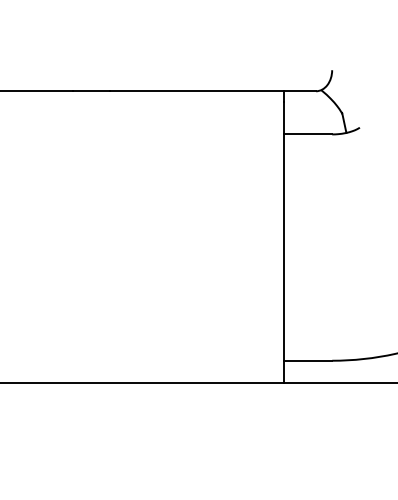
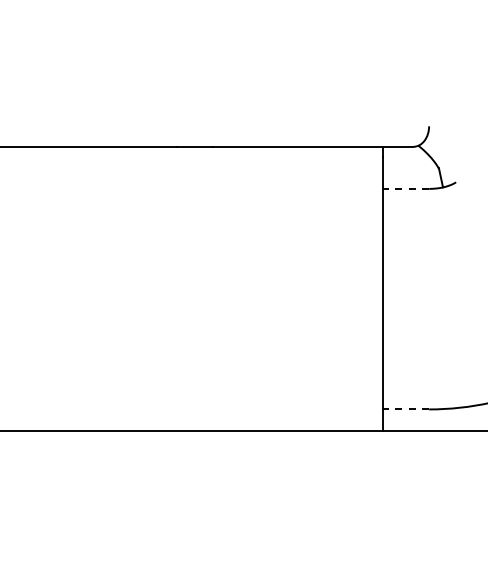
line: (307, 134) -> (405, 188), solid -> dashed
line: (307, 360) -> (405, 409), solid -> dashed

